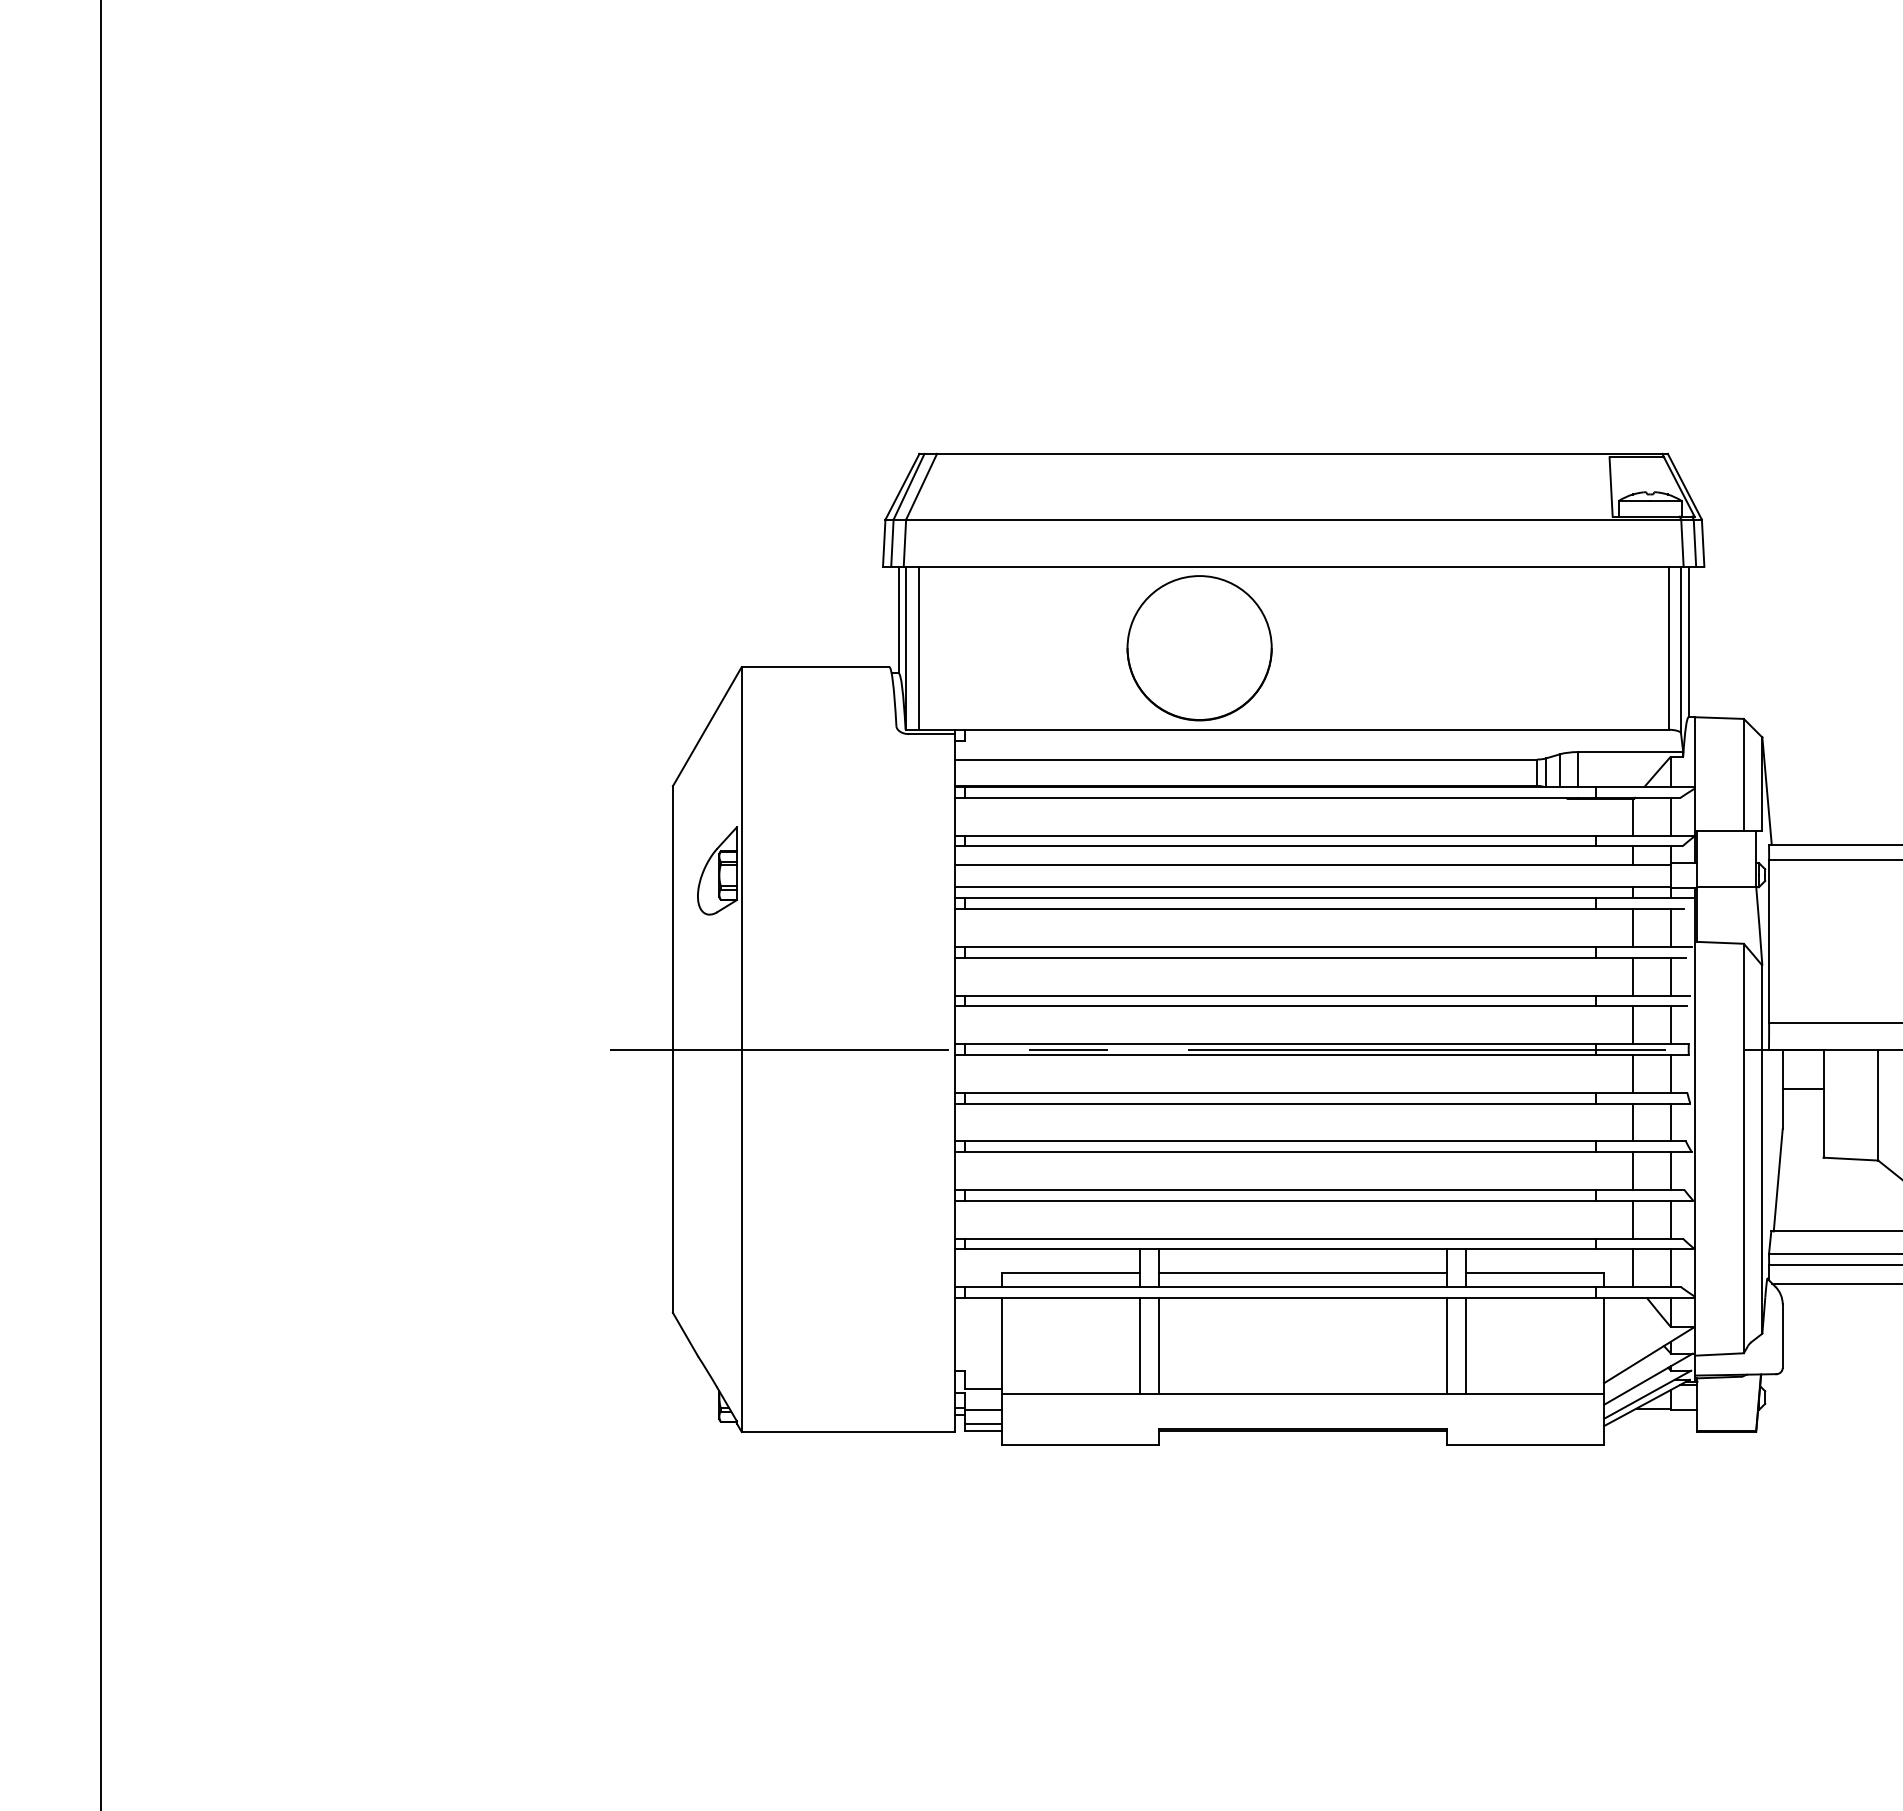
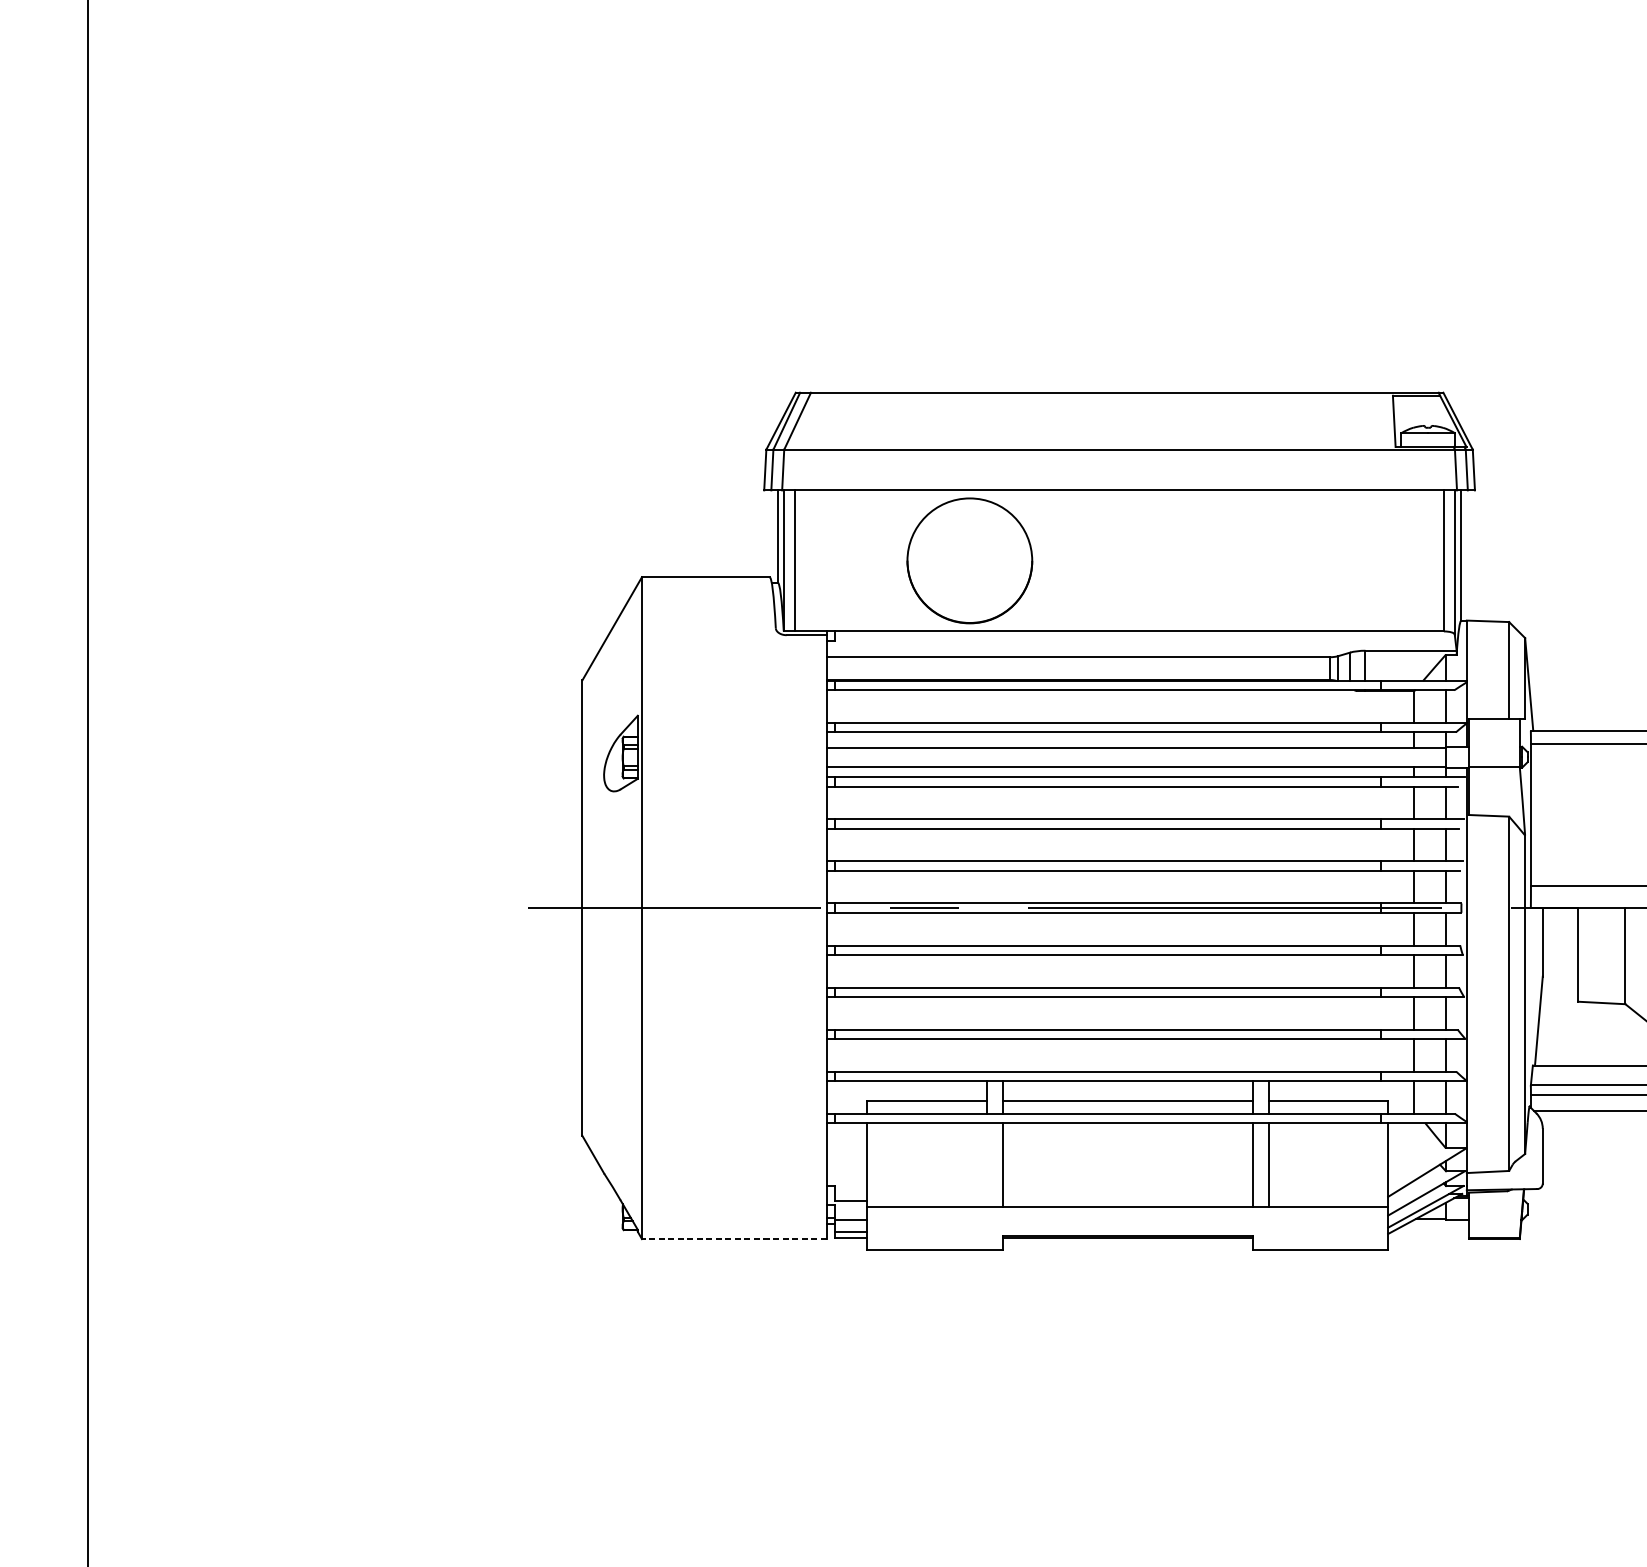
part: (1199, 648) -> (969, 561), moved
line: (1802, 1088) -> (1559, 941), removed
line: (1140, 1345) -> (987, 1164), removed
line: (848, 1432) -> (734, 1239), solid -> dashed

